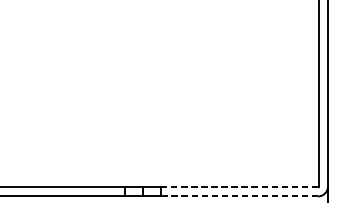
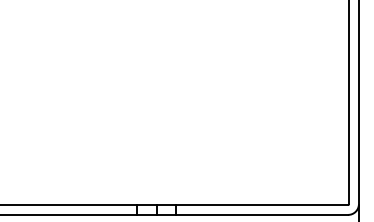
line: (239, 187) -> (262, 205), dashed -> solid
line: (239, 196) -> (262, 214), dashed -> solid

